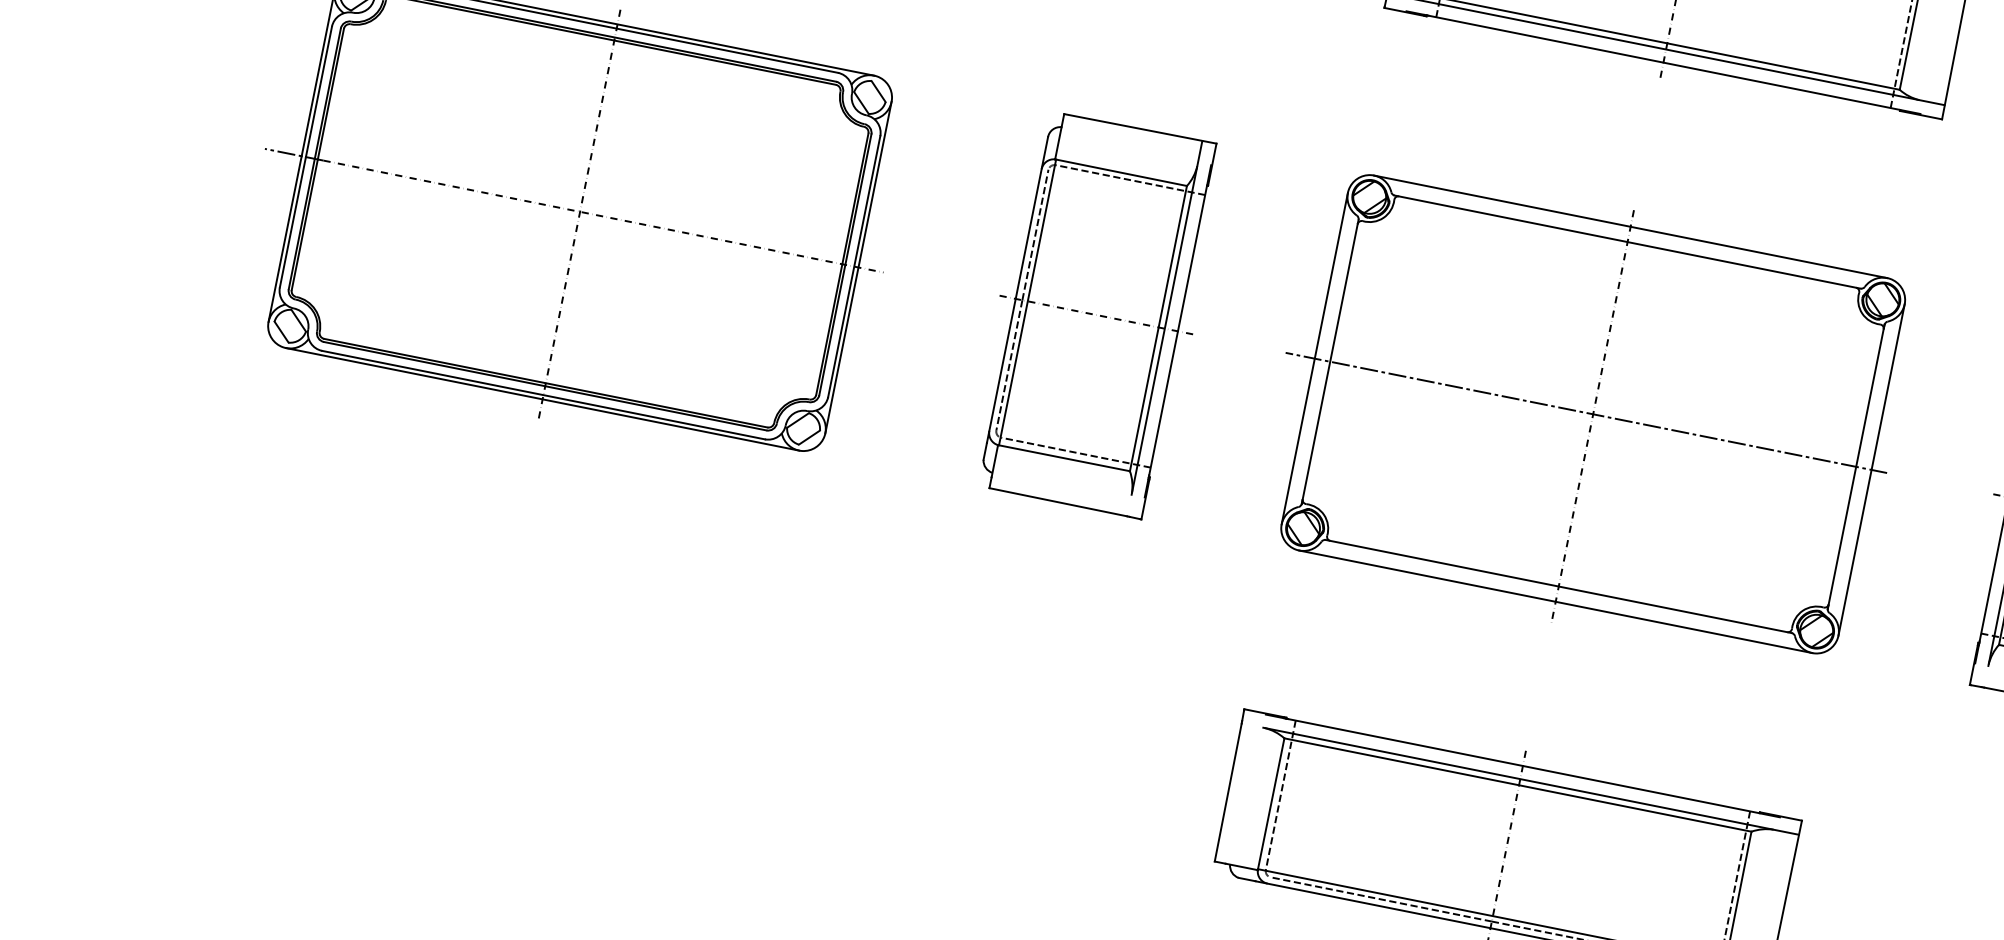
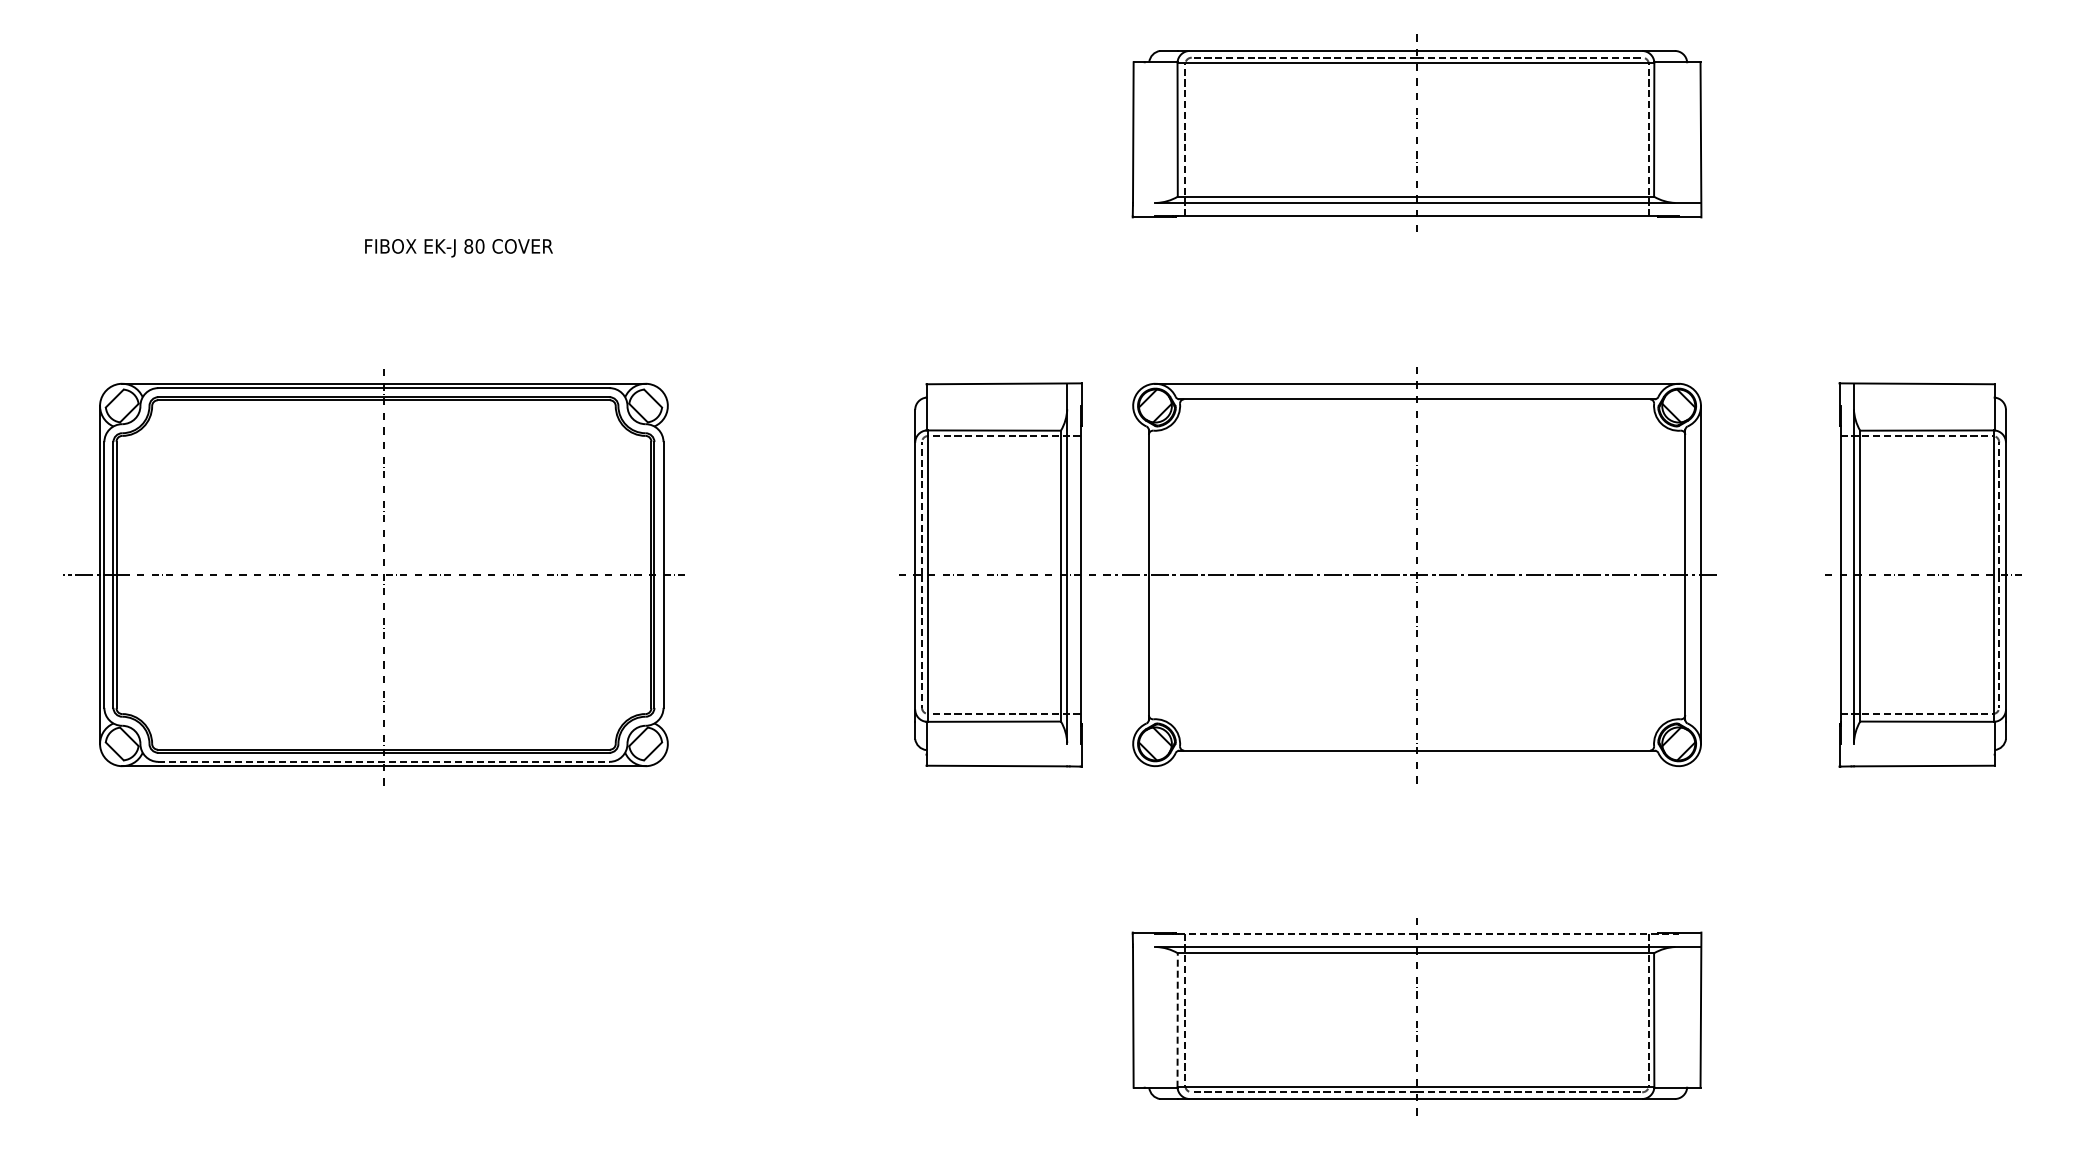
line: (858, 266) -> (667, 574), removed
part: (1096, 314) -> (997, 574), moved
line: (1315, 358) -> (1133, 574), removed
line: (544, 394) -> (384, 761), solid -> dashed
line: (1555, 601) -> (1416, 766), removed
line: (1534, 768) -> (1428, 933), solid -> dashed
line: (1271, 803) -> (1177, 1019), solid -> dashed

